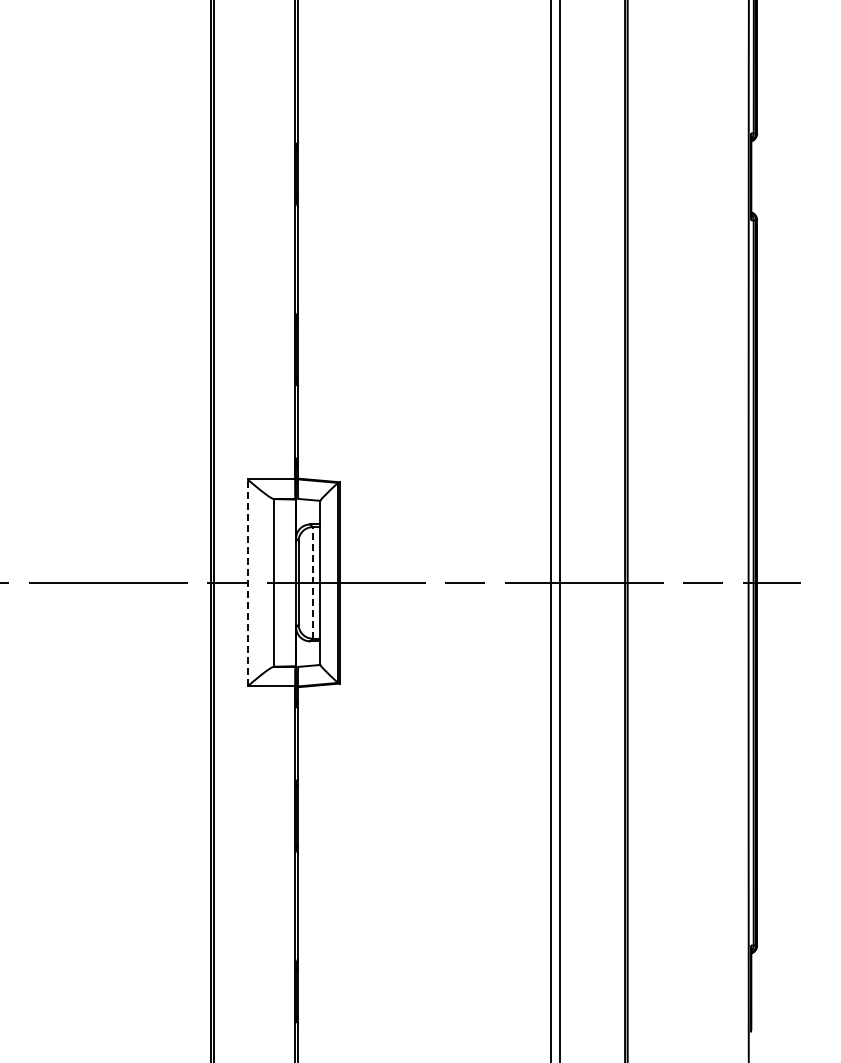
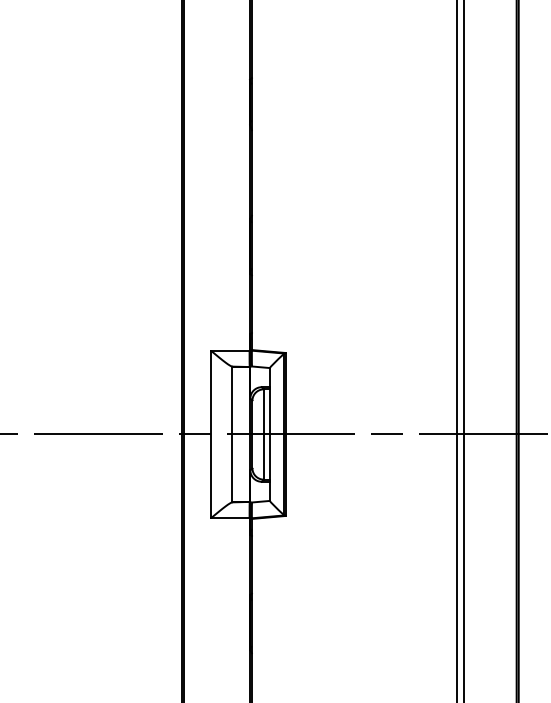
line: (247, 582) -> (211, 434), dashed -> solid
line: (312, 582) -> (263, 434), dashed -> solid

